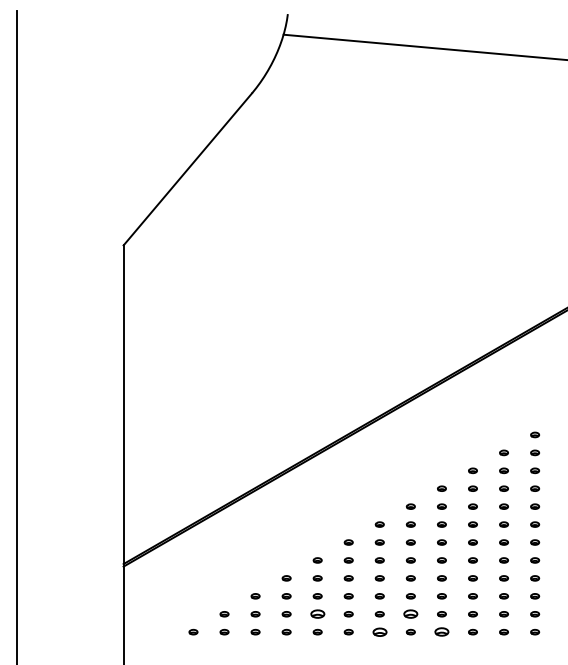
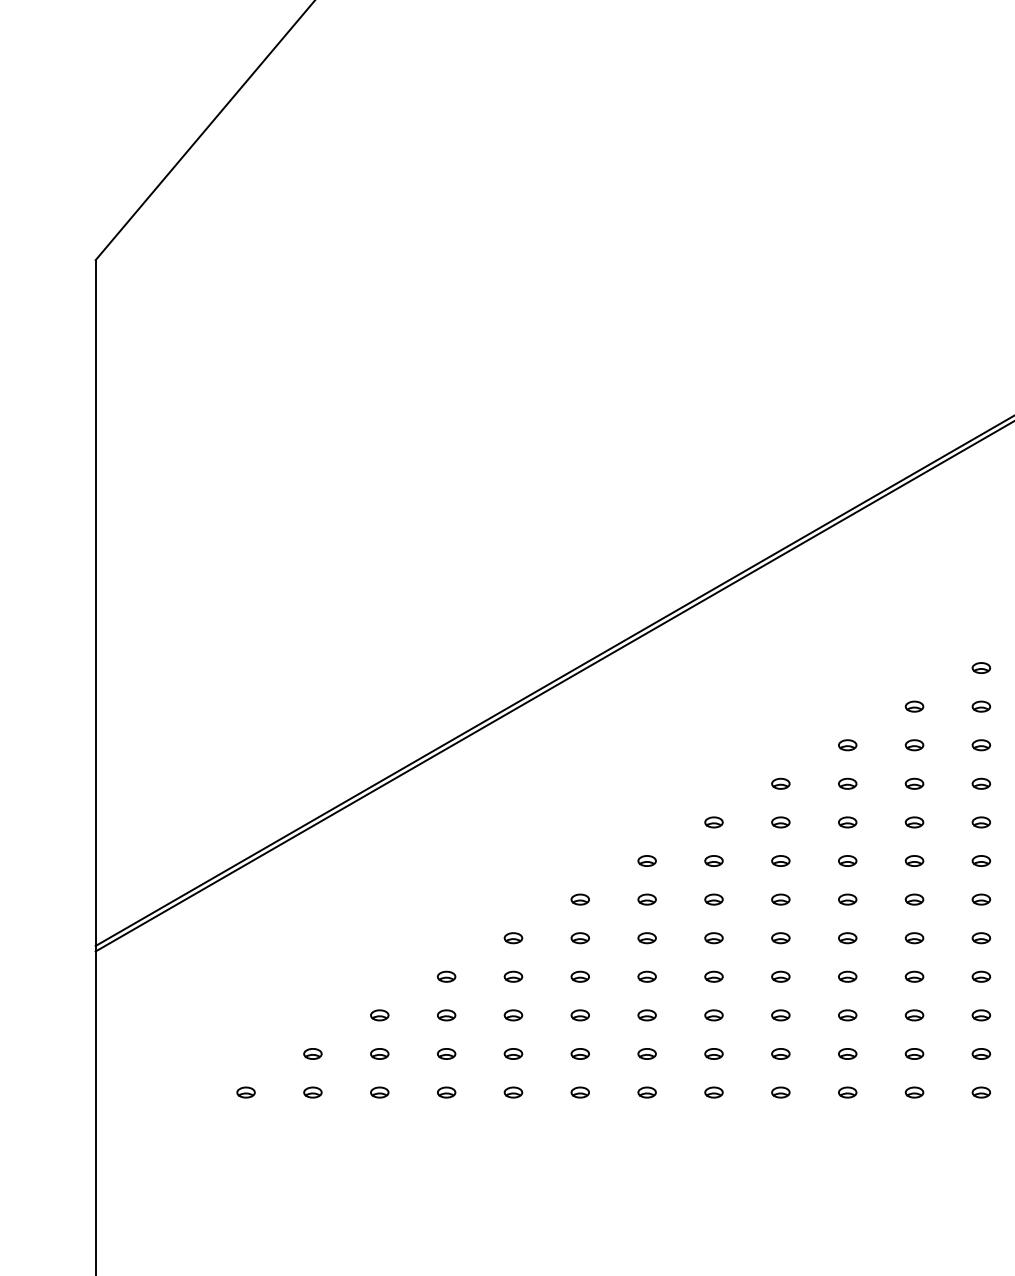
part: (317, 614) -> (513, 1054), size x0.62
part: (410, 614) -> (713, 1054), size x0.62
part: (379, 631) -> (646, 1091), size x0.62
part: (441, 632) -> (779, 1093), size x0.62

